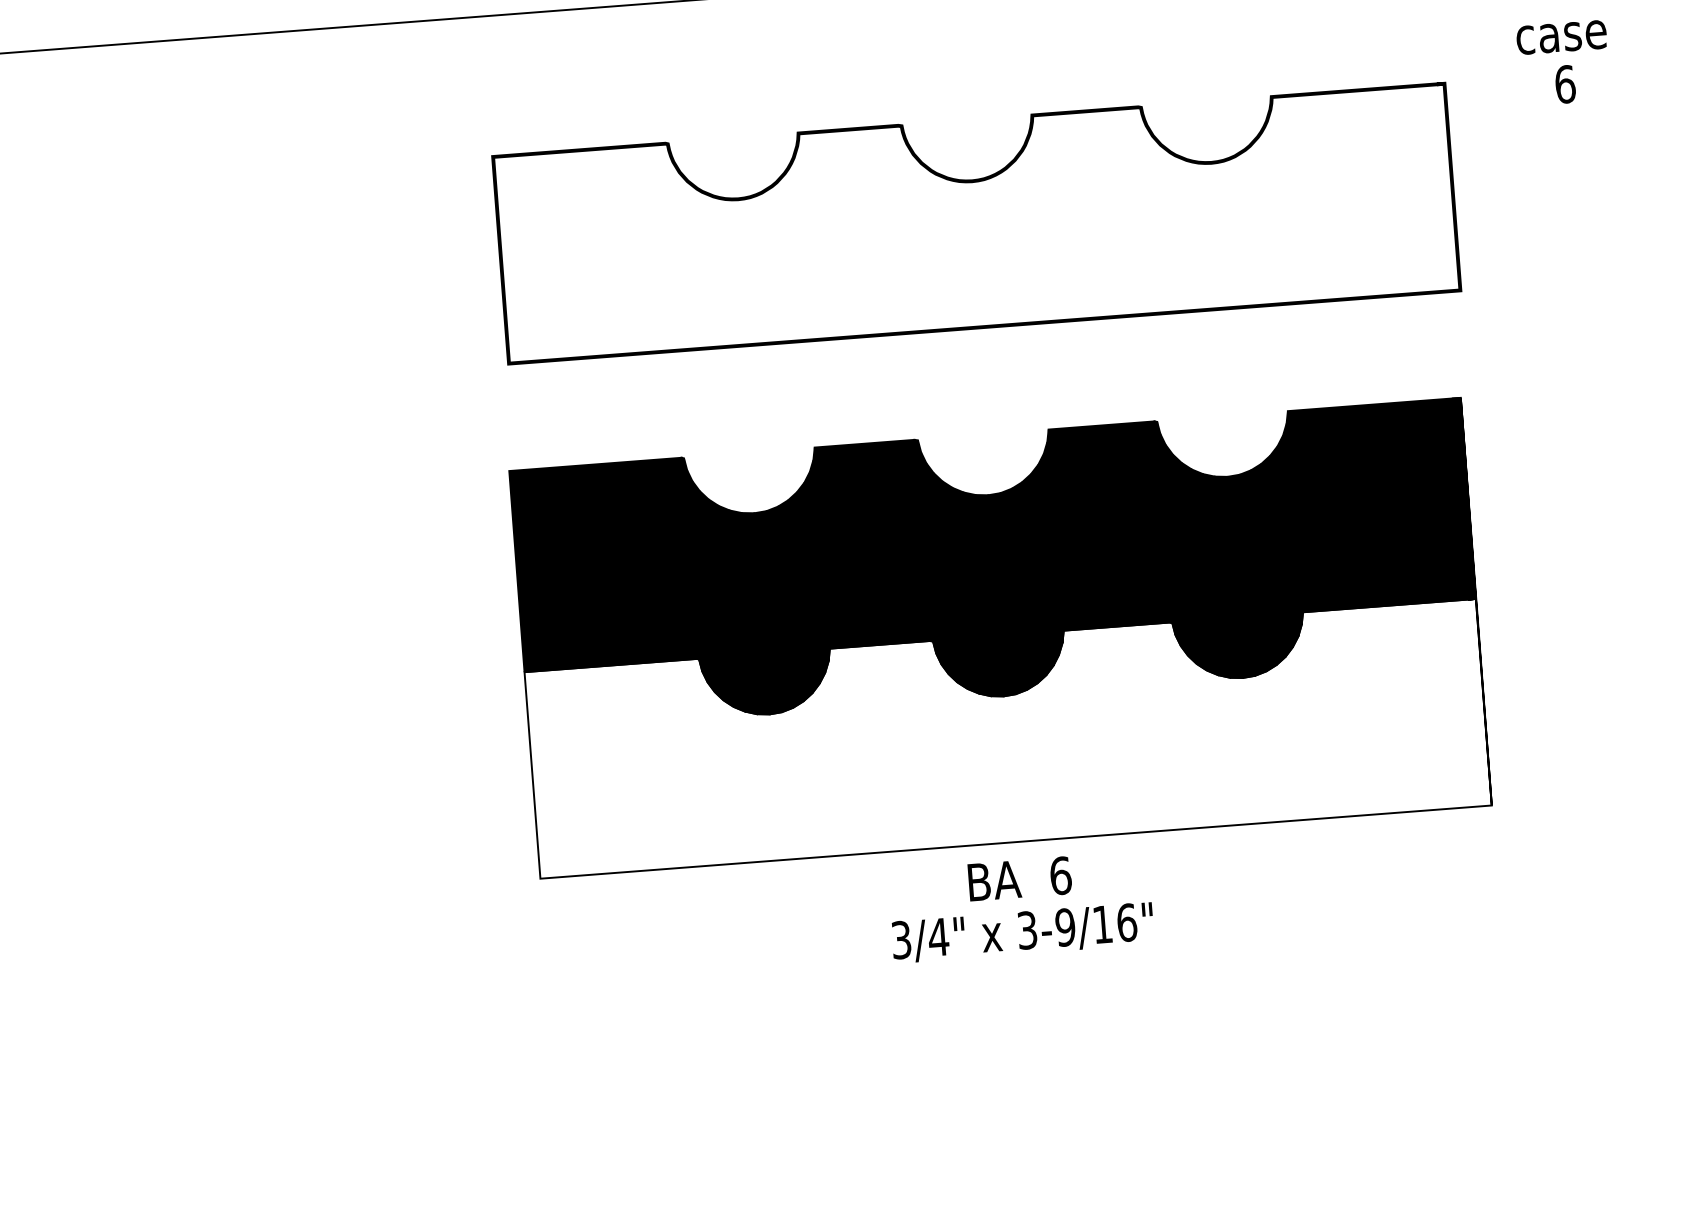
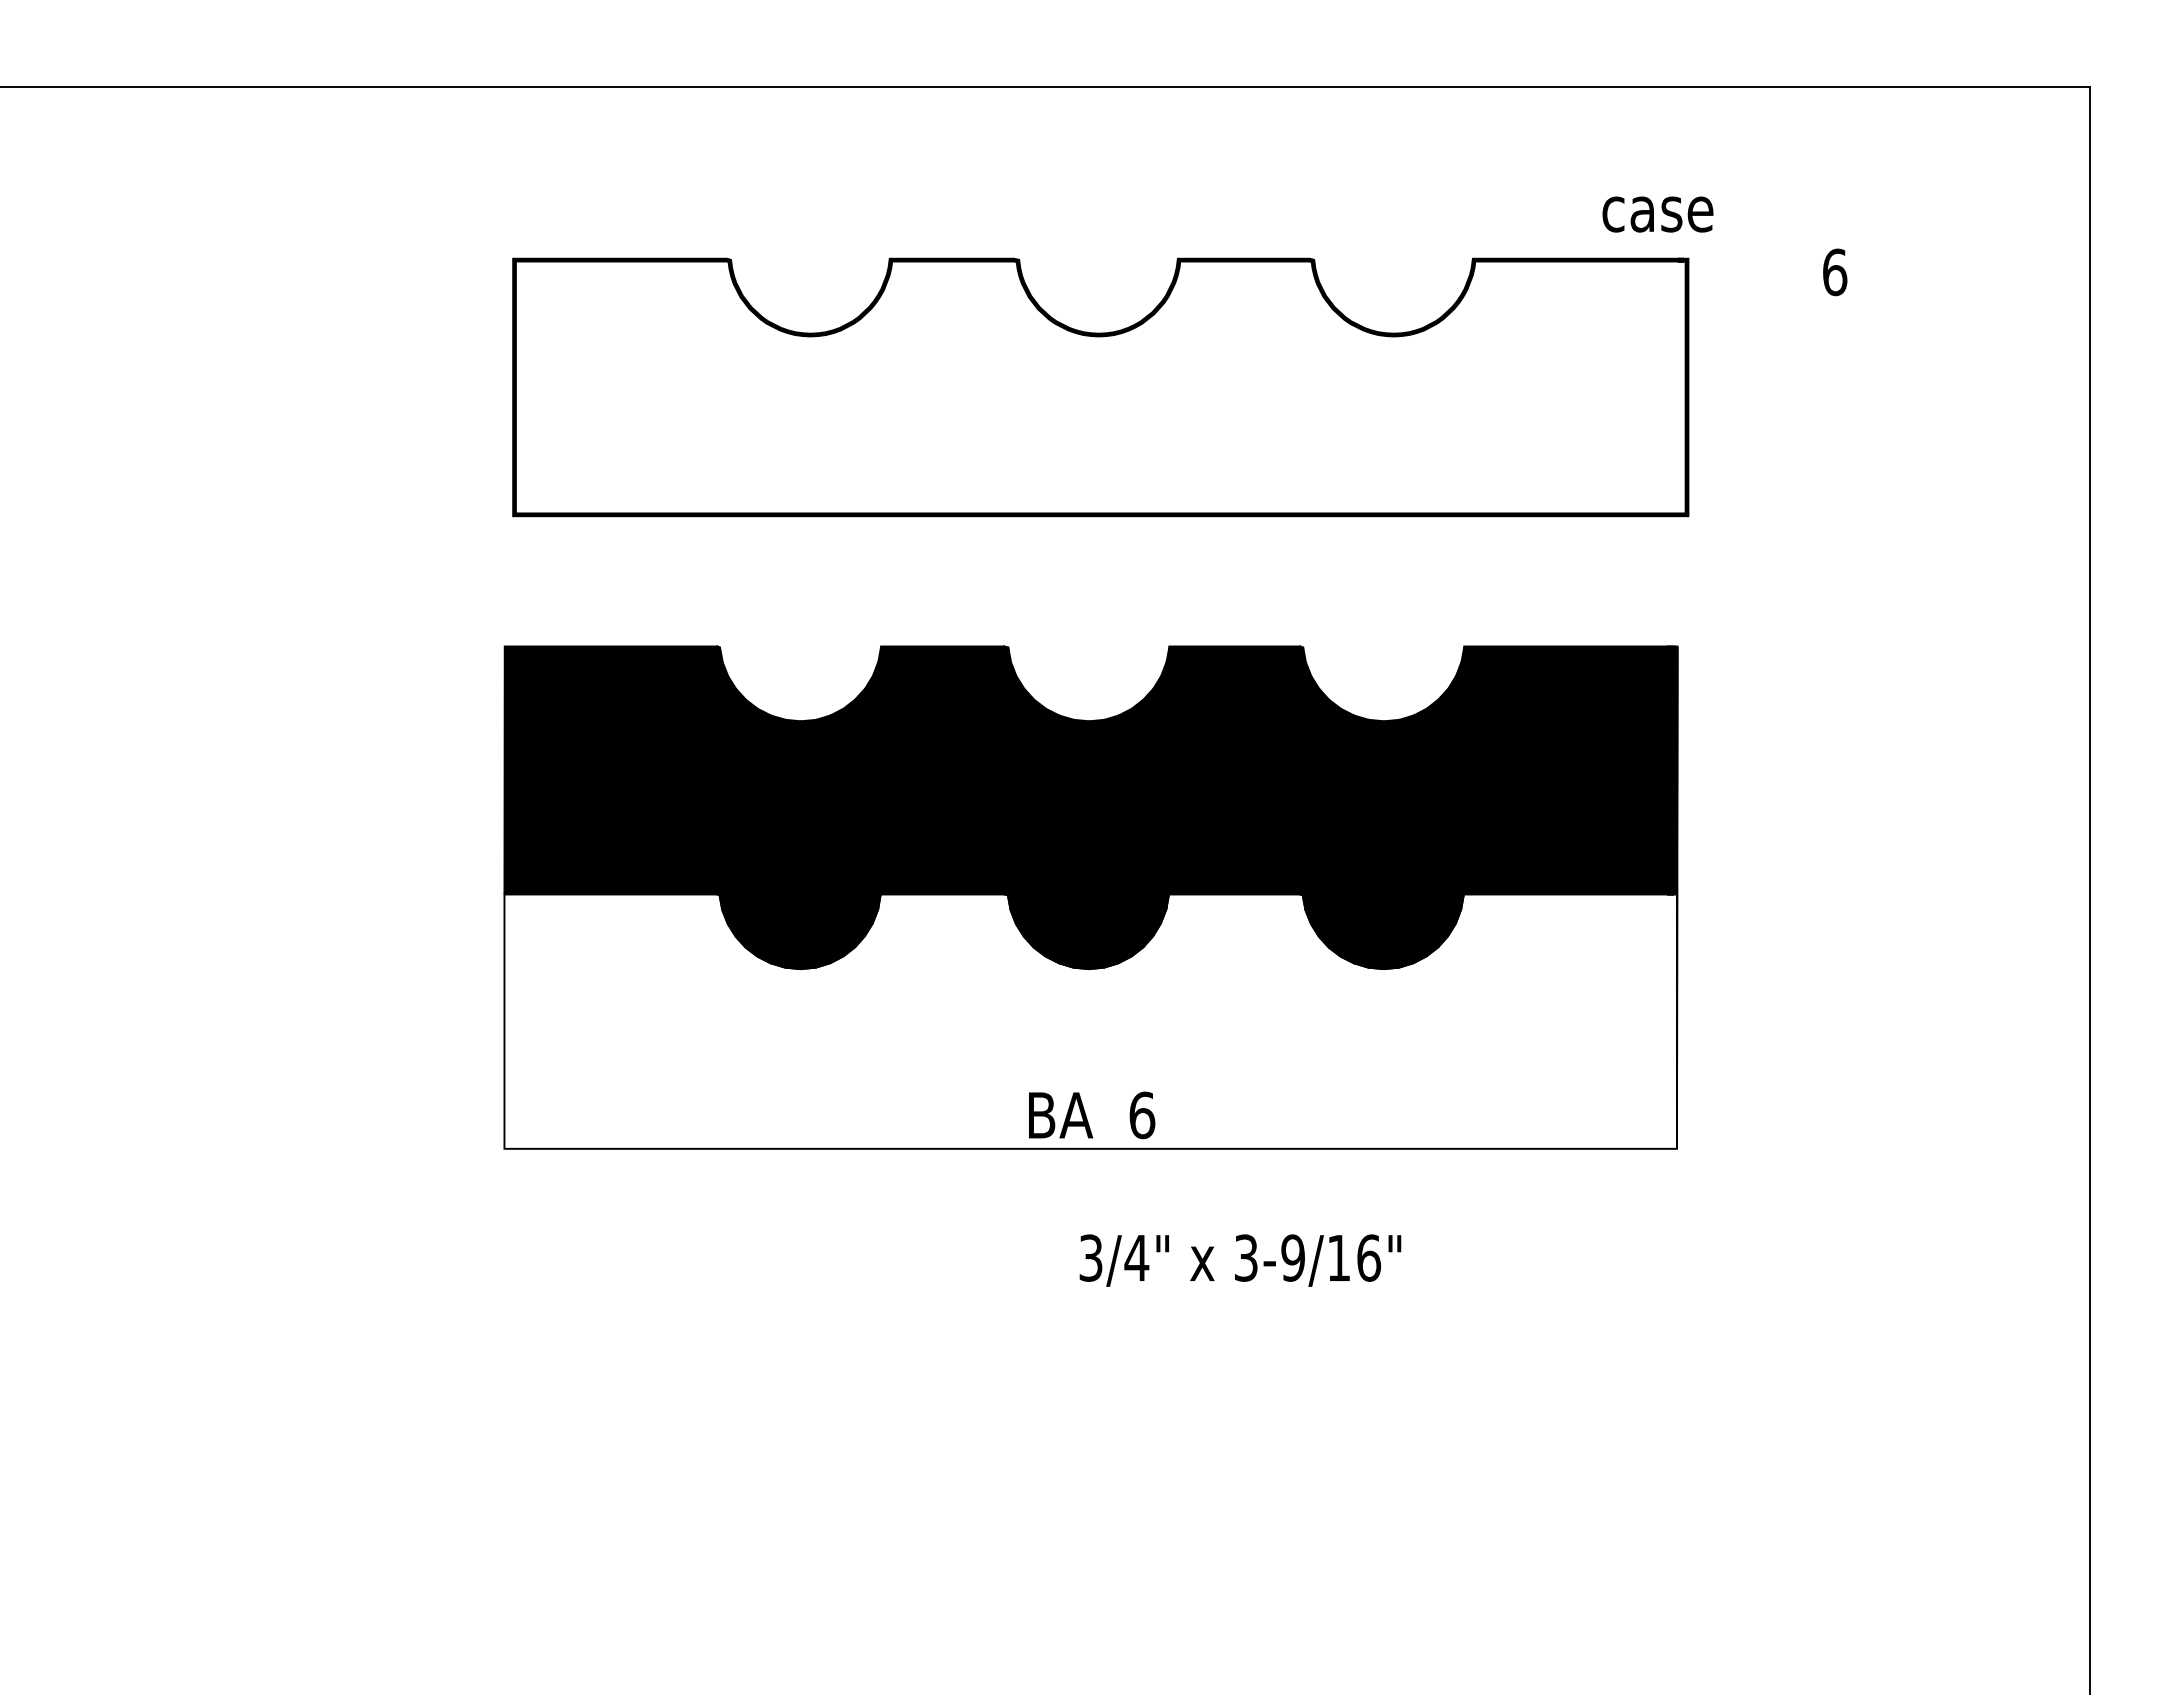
text: (1561, 37) -> (1657, 214), moved
text: (1020, 879) -> (1092, 1115), moved
text: (1022, 932) -> (1240, 1260), moved

